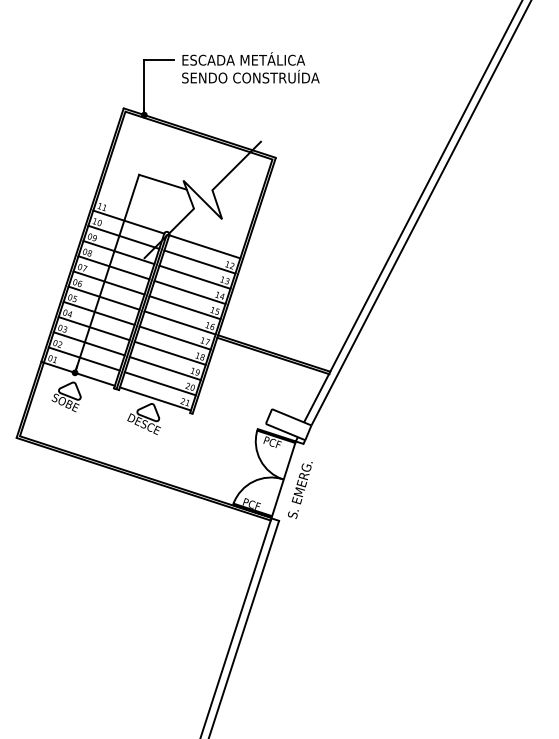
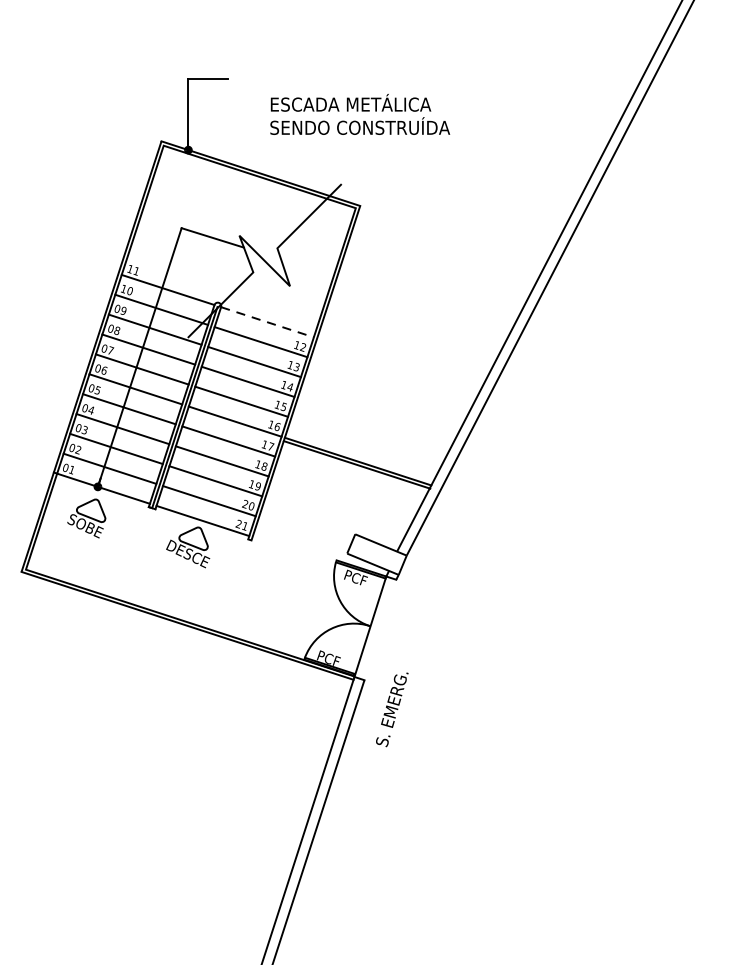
text: (250, 67) -> (359, 114), moved
line: (205, 247) -> (268, 323), solid -> dashed
text: (300, 490) -> (392, 709), moved

